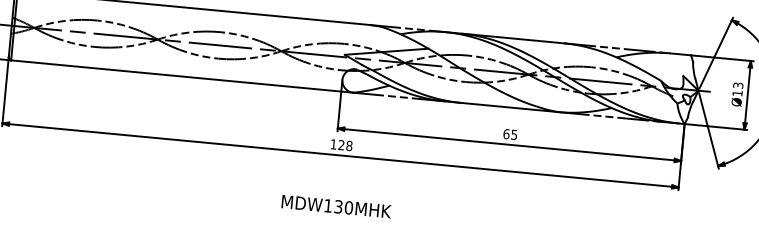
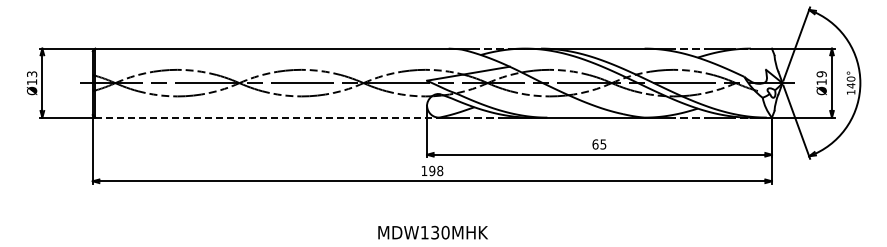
line: (182, 76) -> (267, 117), solid -> dashed
text: (738, 85) -> (821, 74), Ø13 -> Ø19
text: (341, 145) -> (432, 171), 128 -> 198

